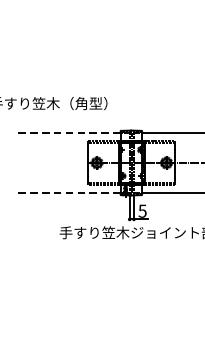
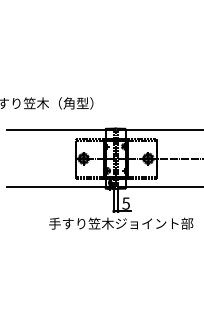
line: (66, 132) -> (55, 130), dashed -> solid
line: (66, 193) -> (55, 187), dashed -> solid

